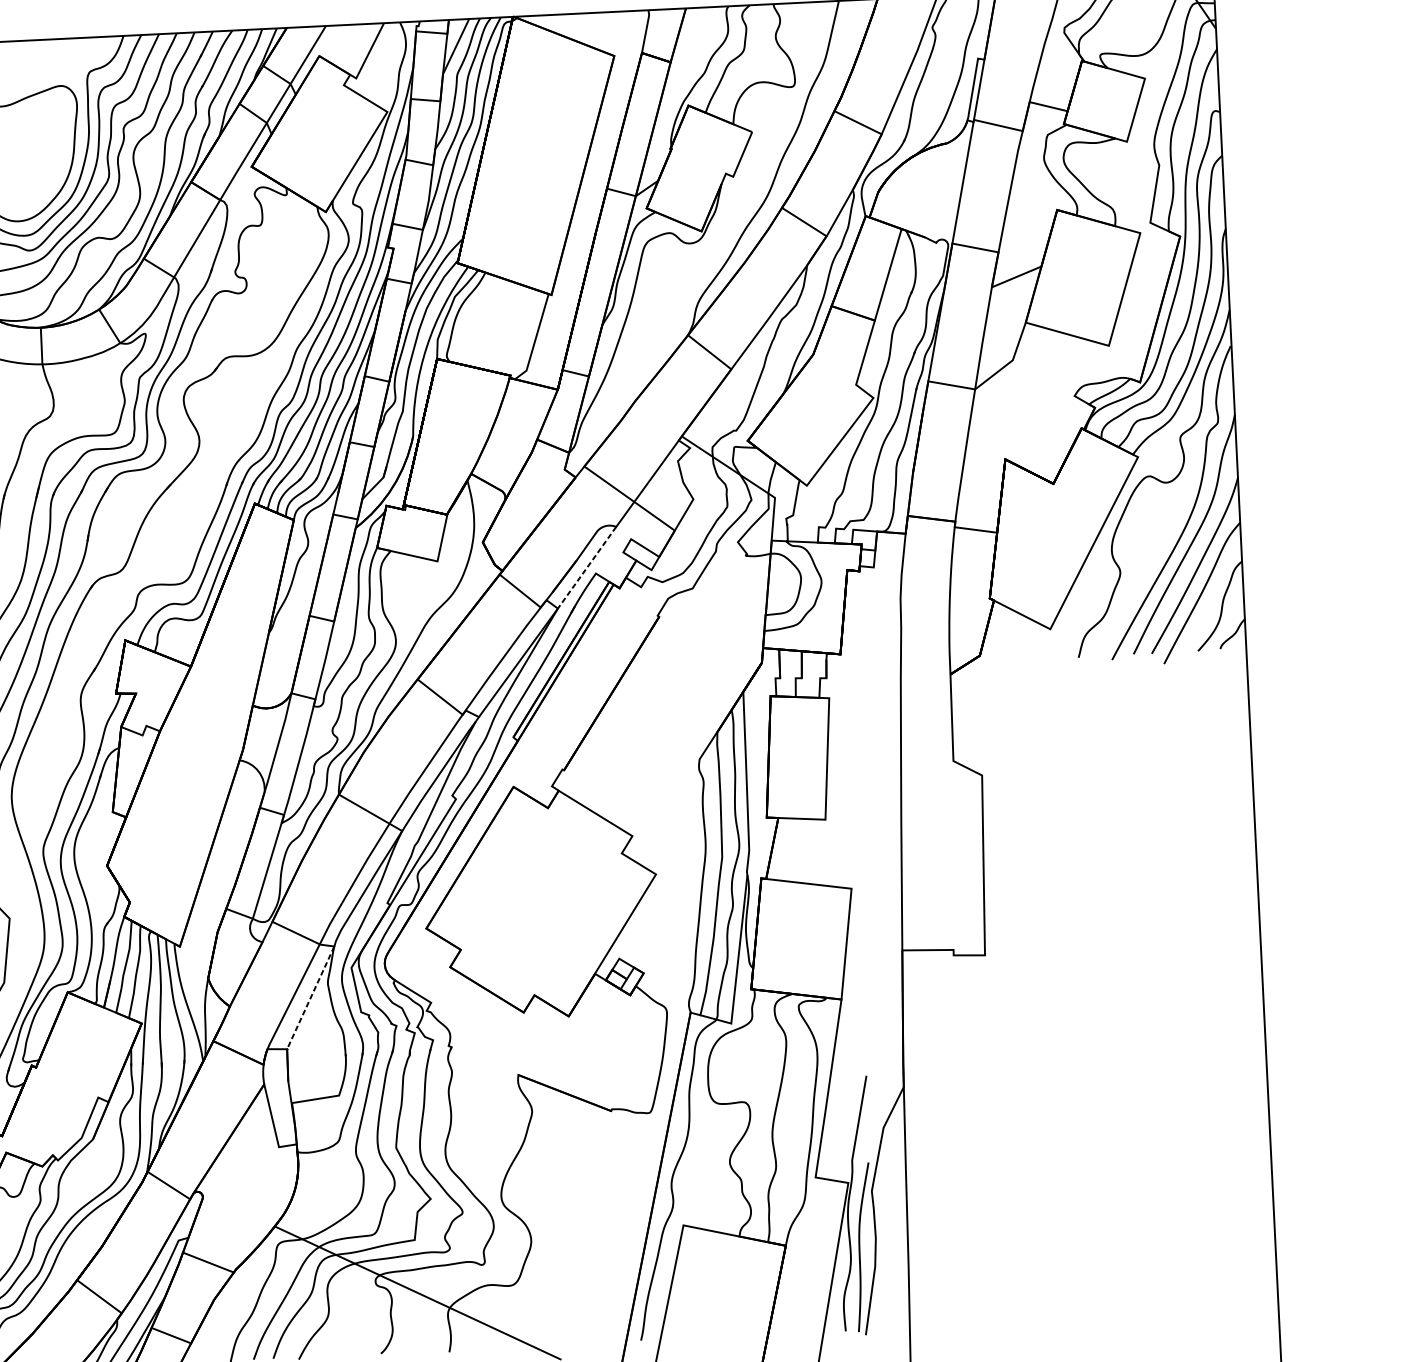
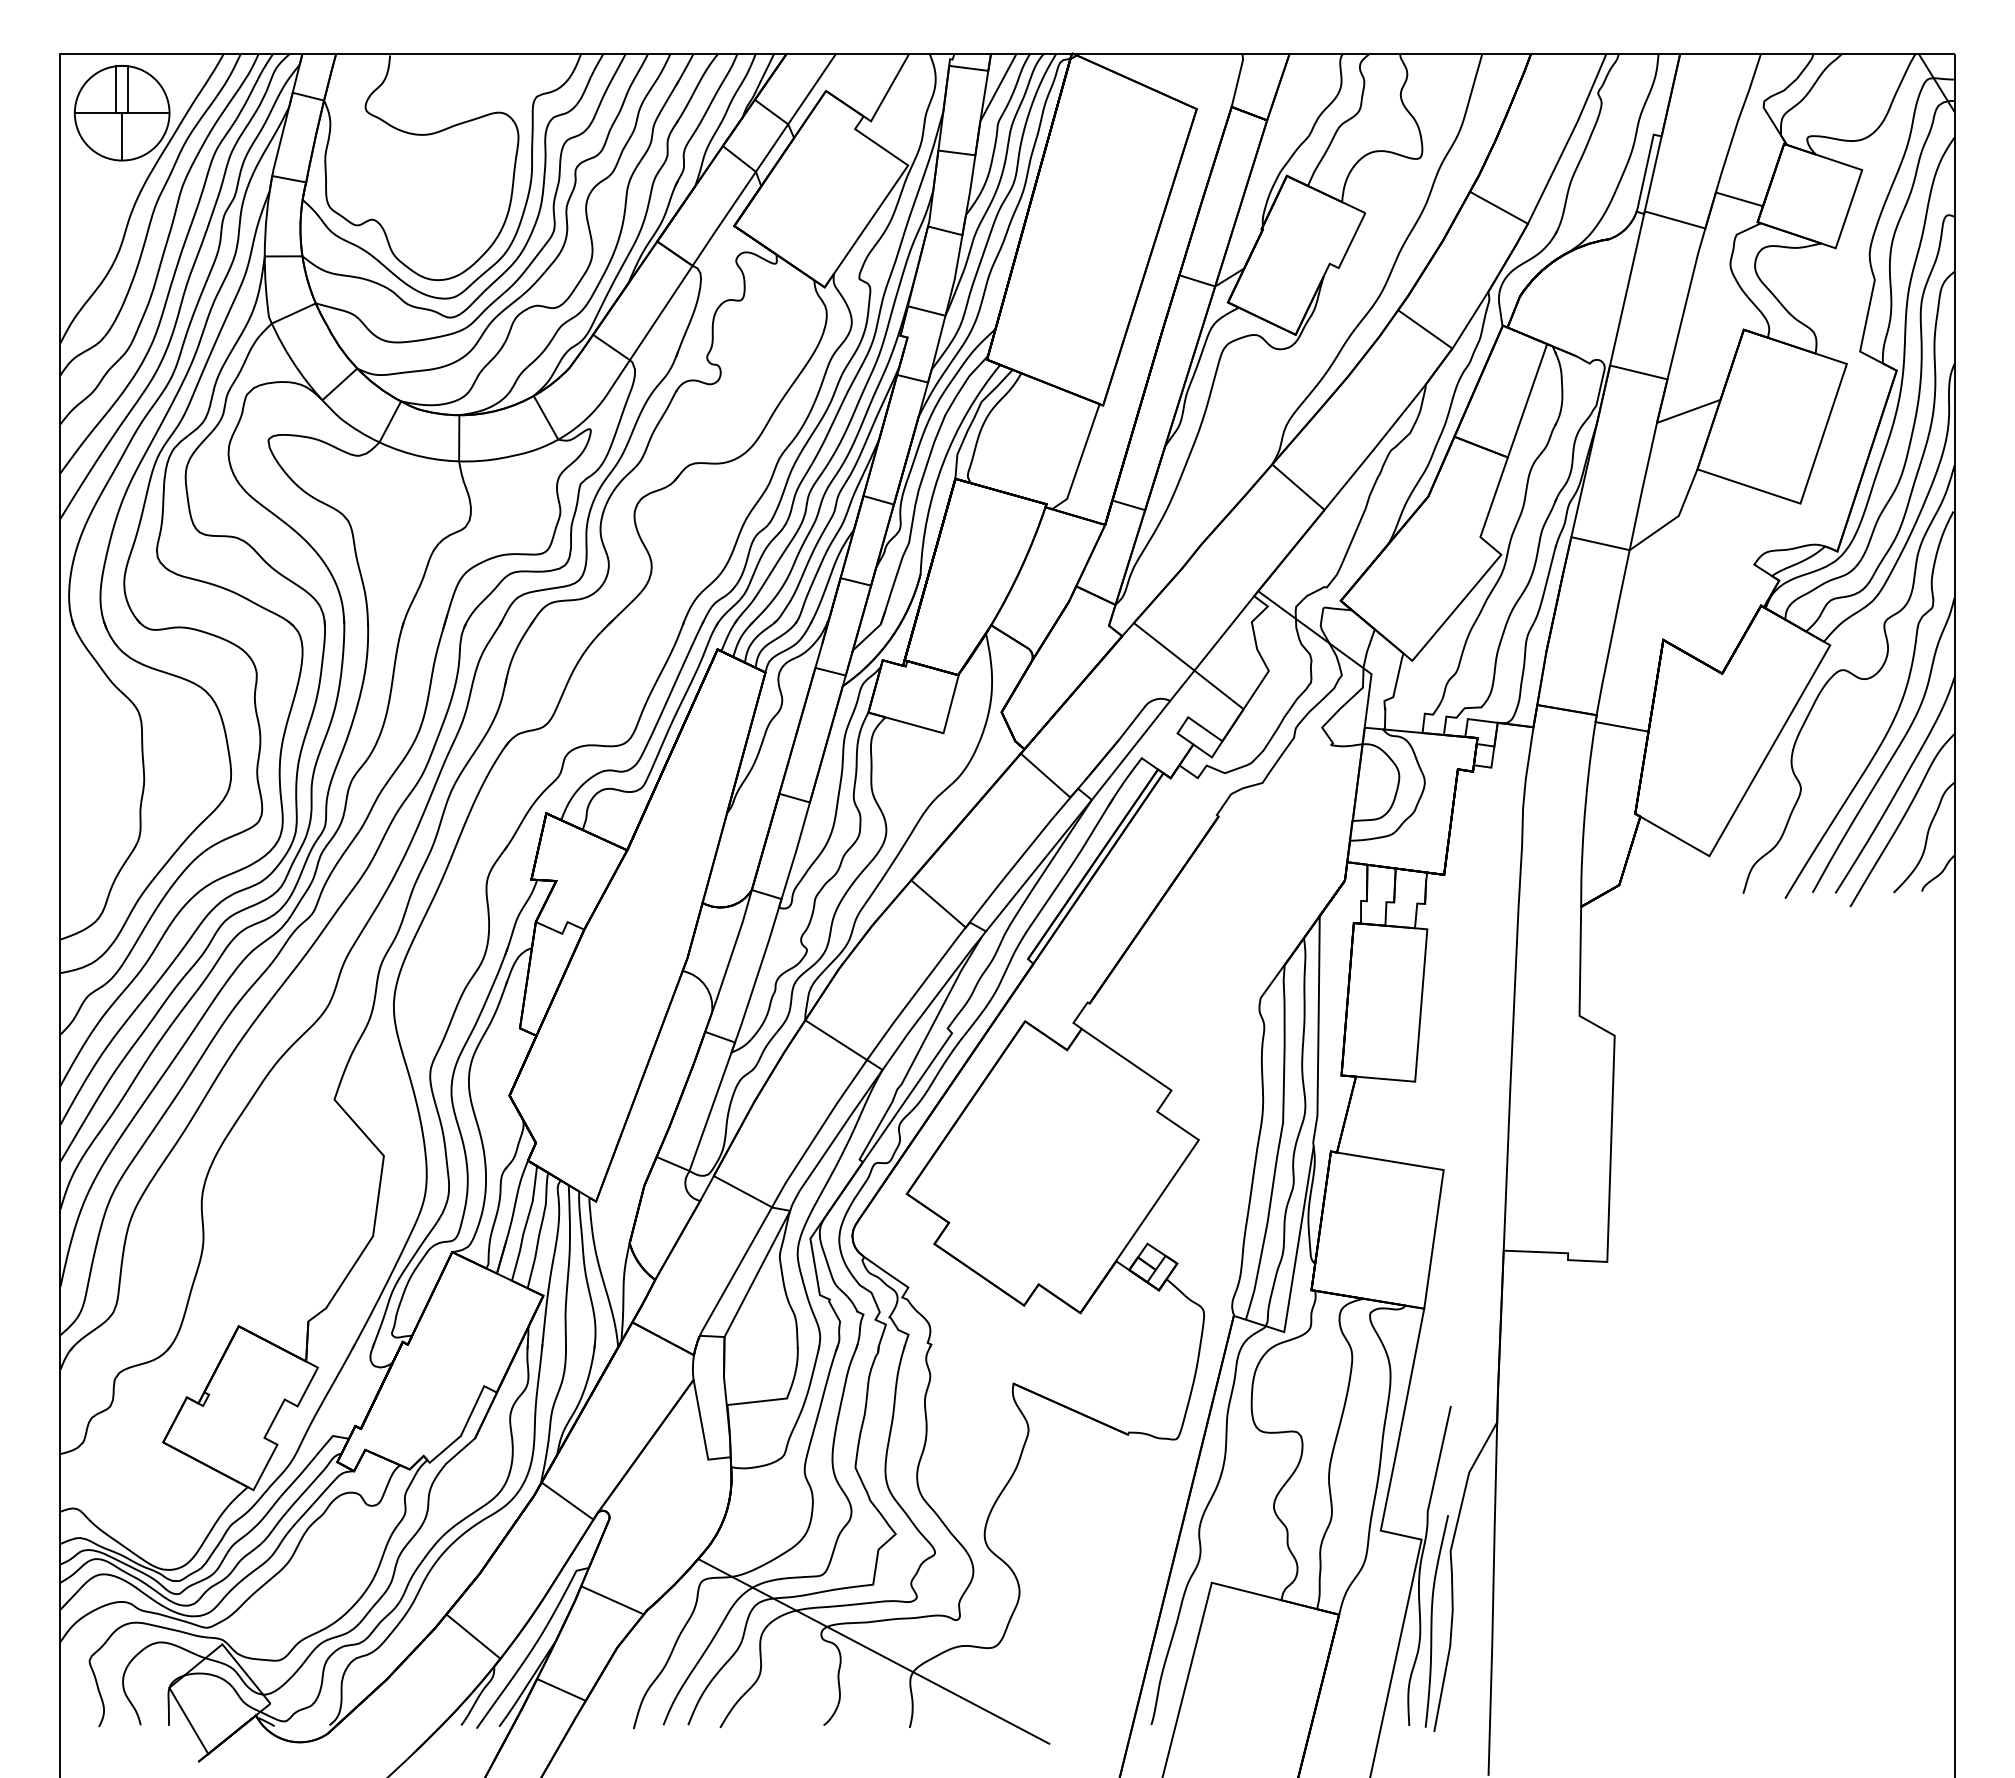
line: (586, 567) -> (1130, 750), dashed -> solid
line: (310, 999) -> (756, 1275), dashed -> solid

